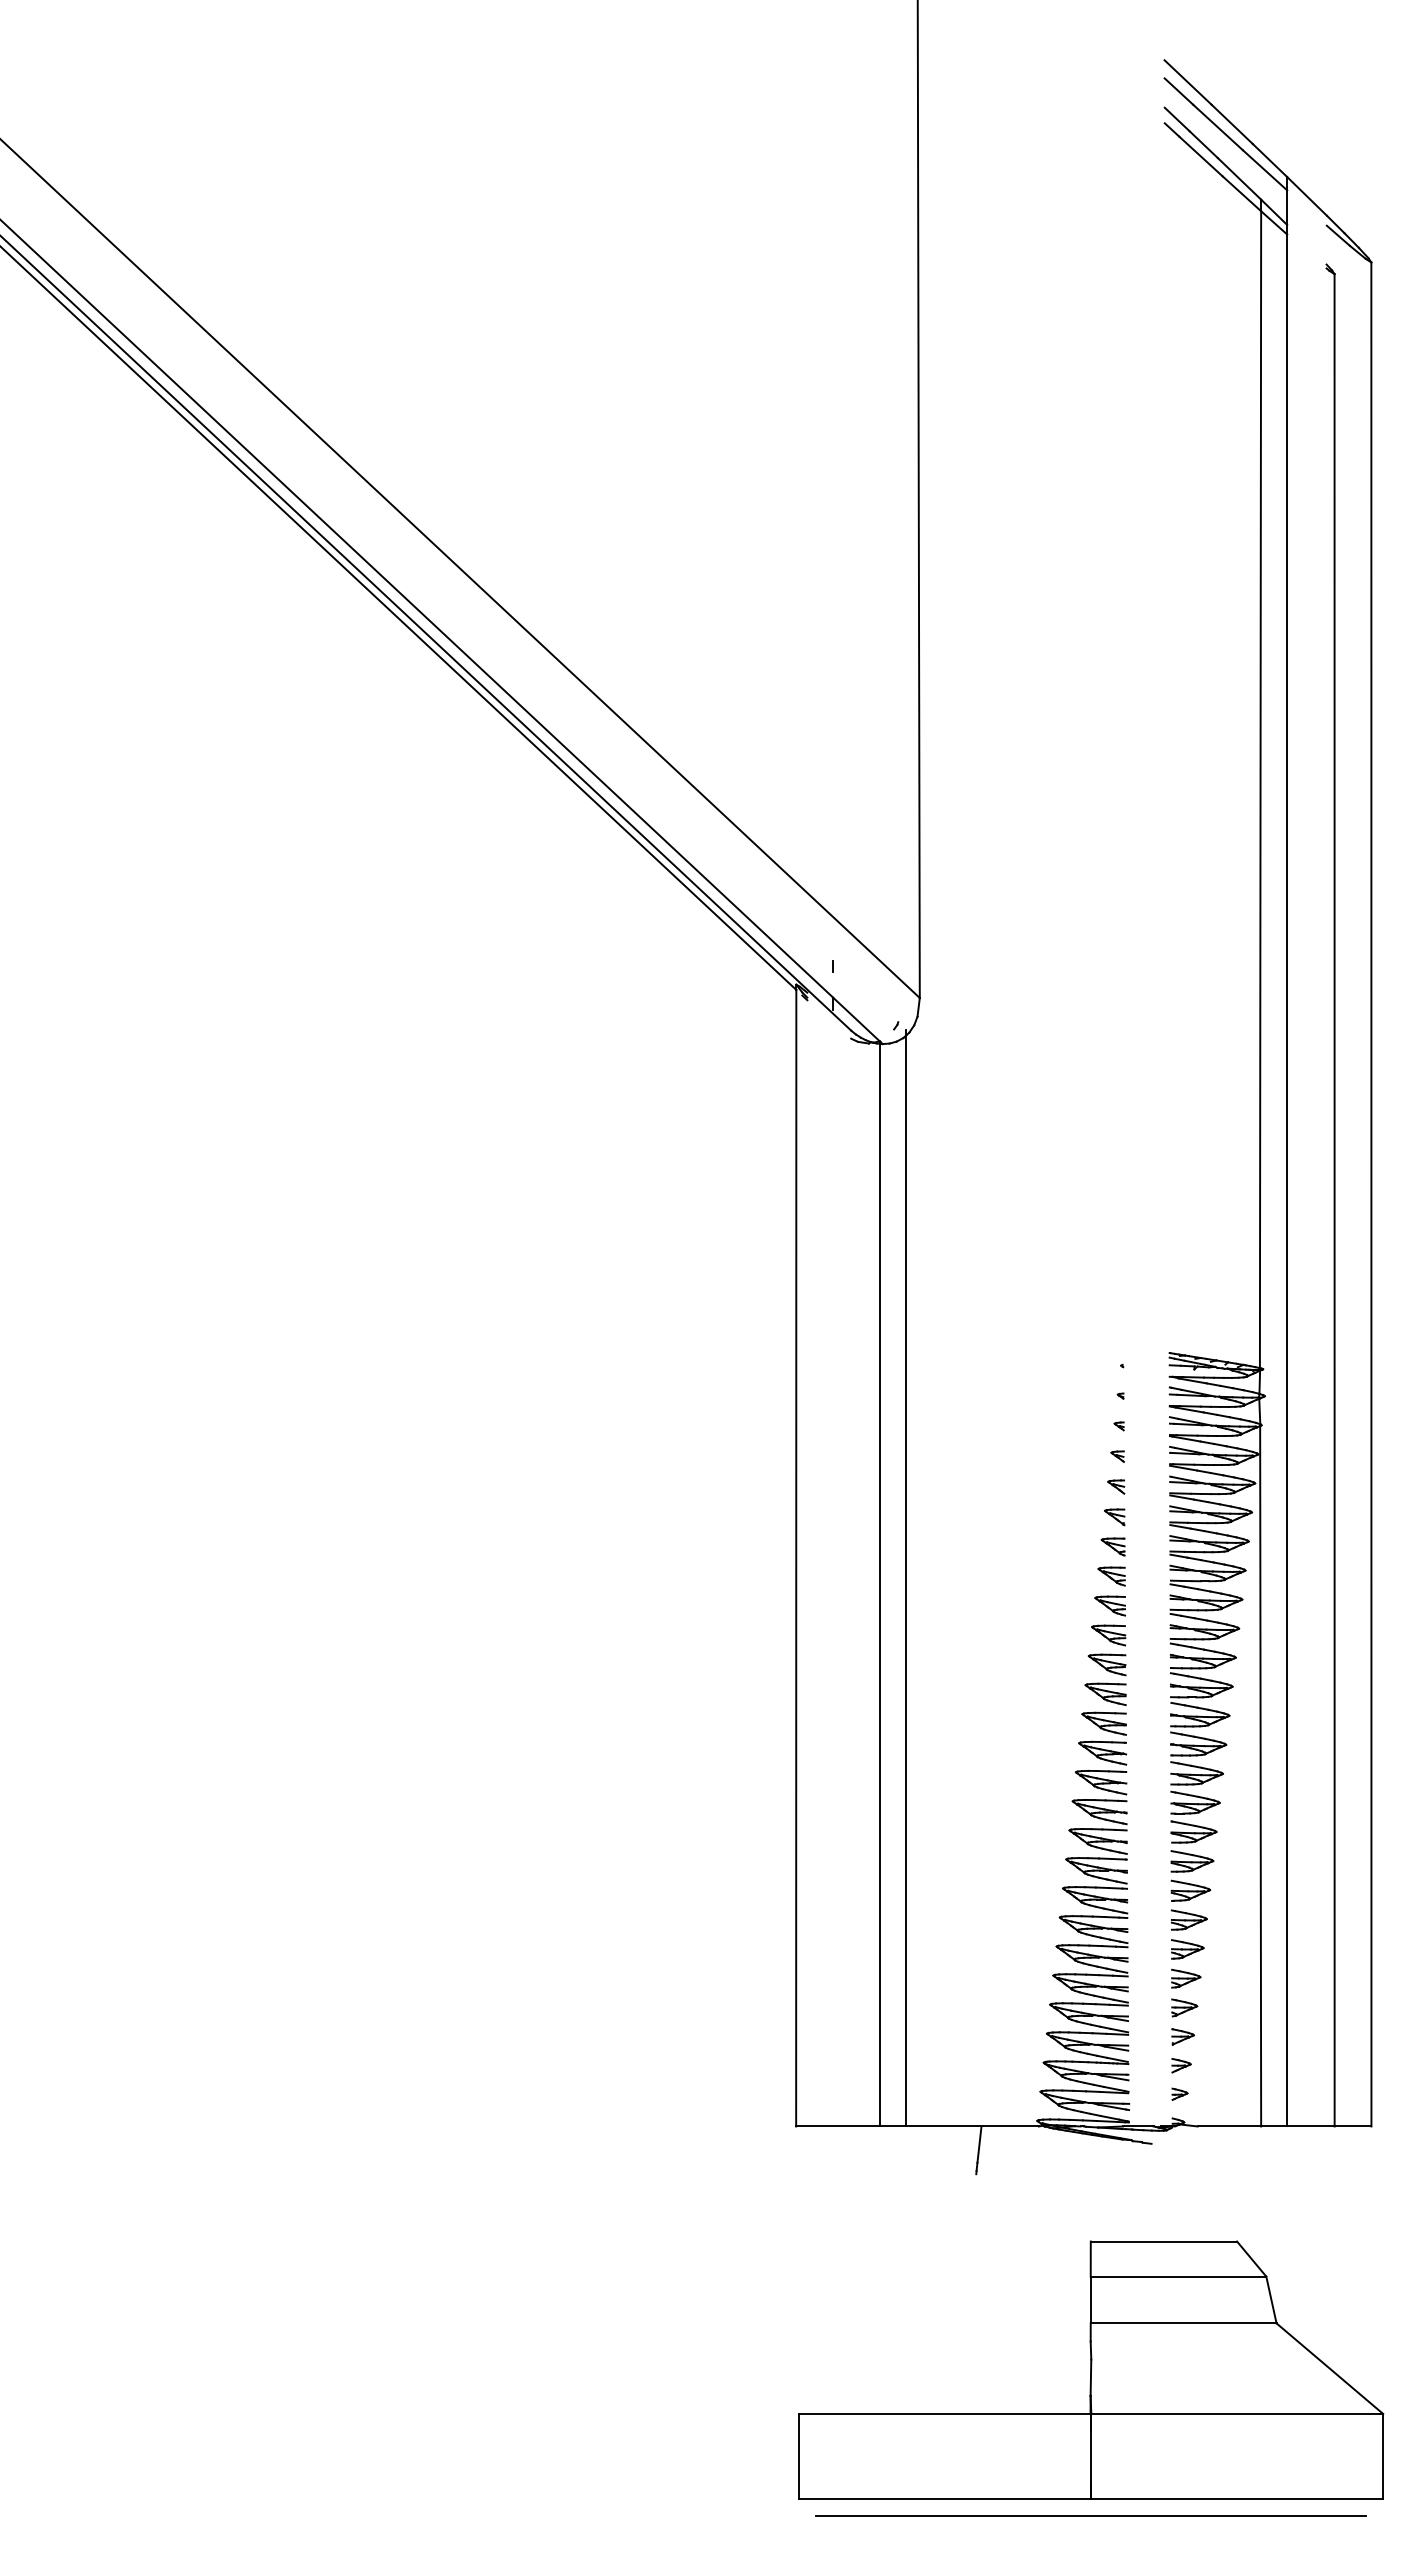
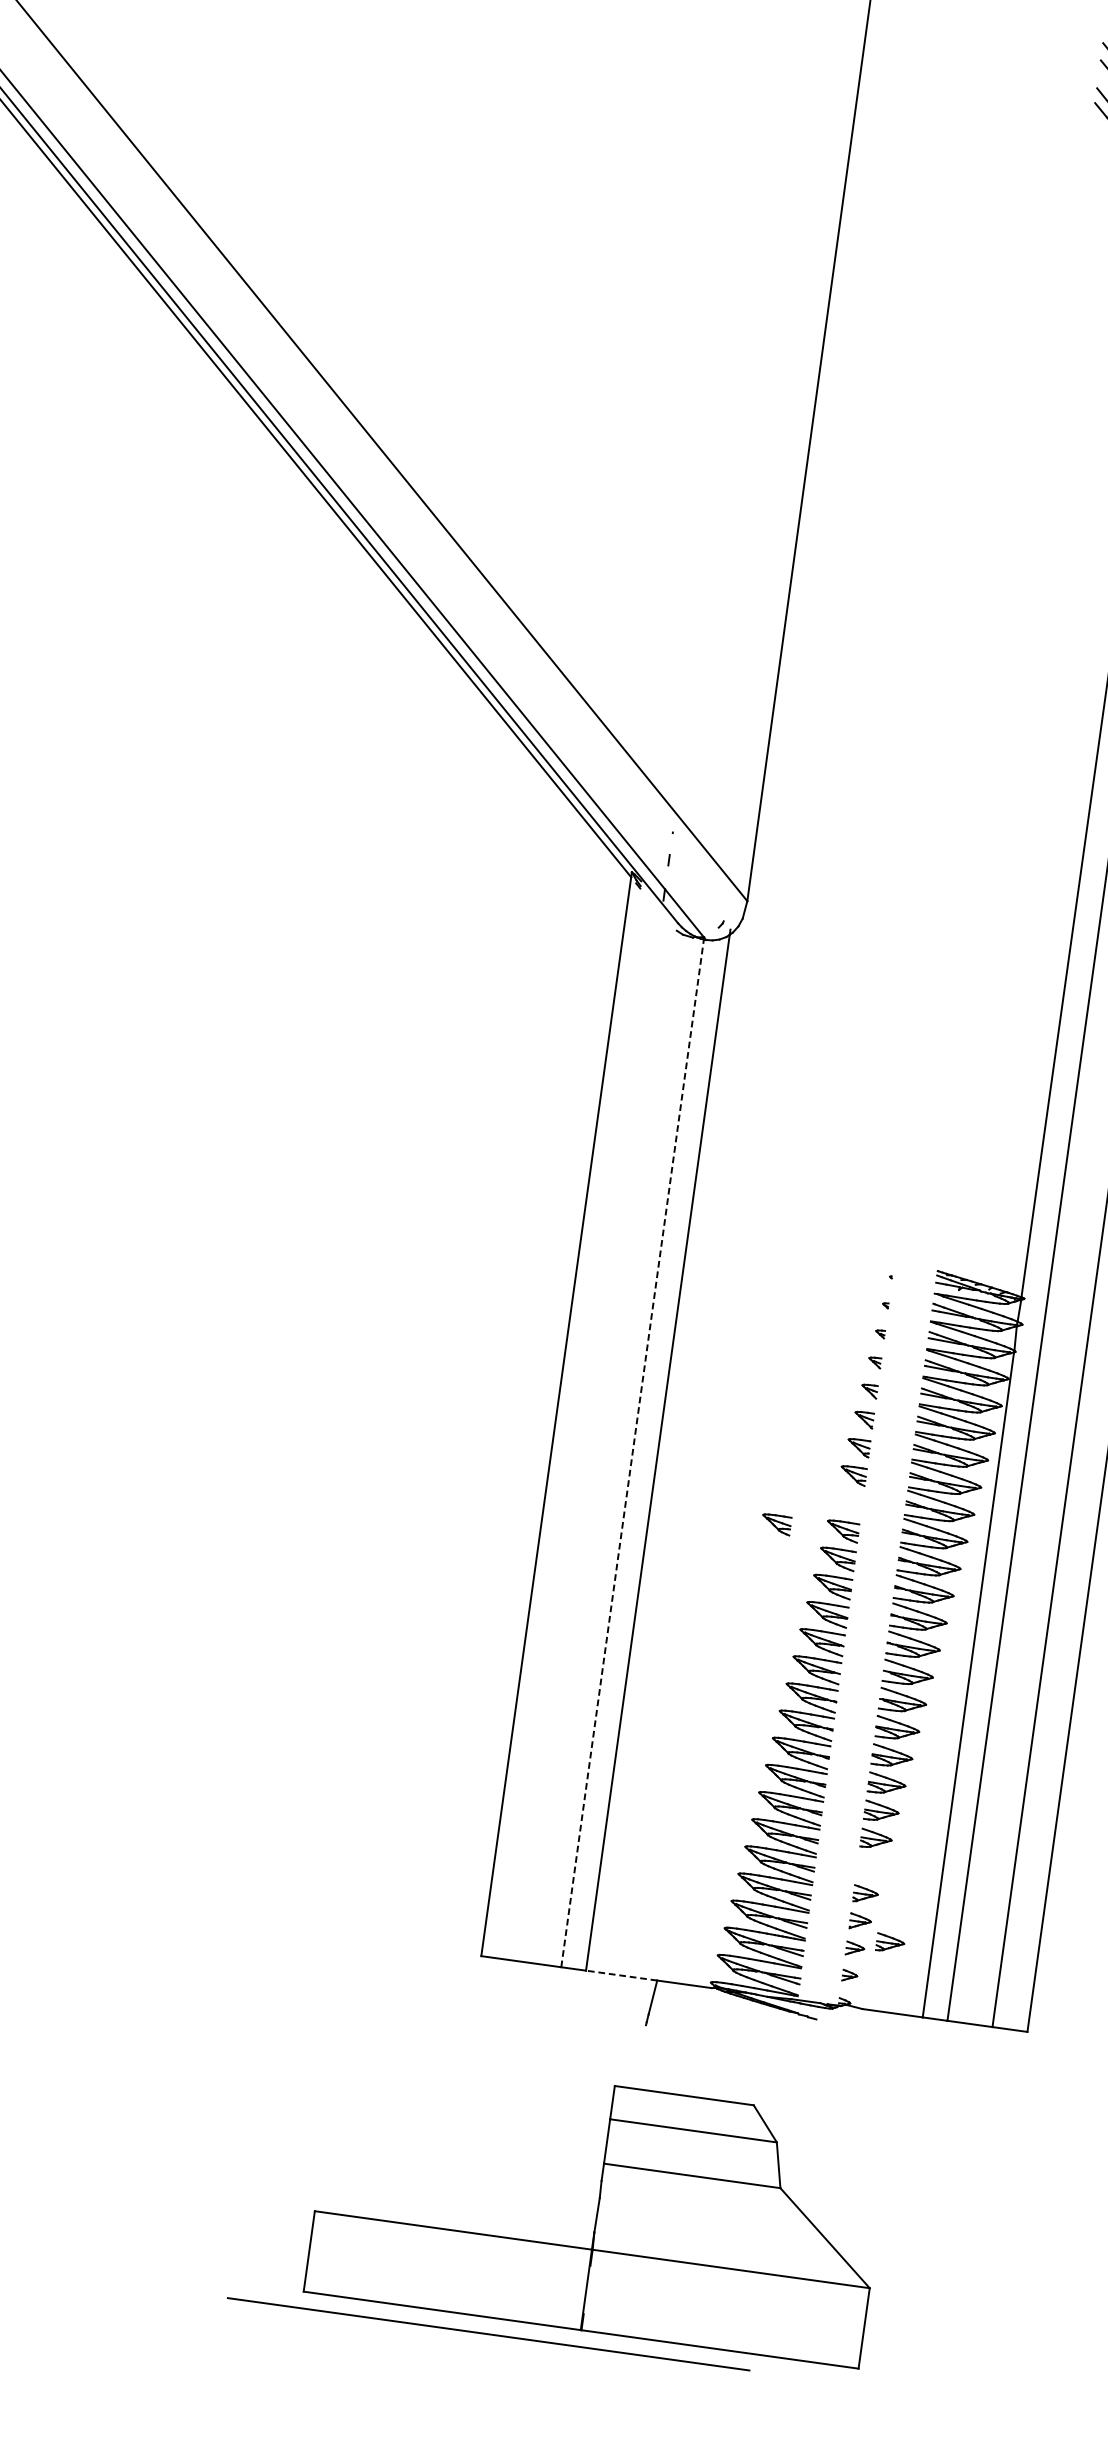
line: (880, 1584) -> (632, 1452), solid -> dashed
part: (1109, 1605) -> (775, 1523), moved
part: (1186, 1978) -> (890, 1943), moved
line: (943, 2126) -> (621, 1975), solid -> dashed
part: (1091, 2369) -> (598, 2207), moved
line: (1090, 2515) -> (488, 2333), moved

